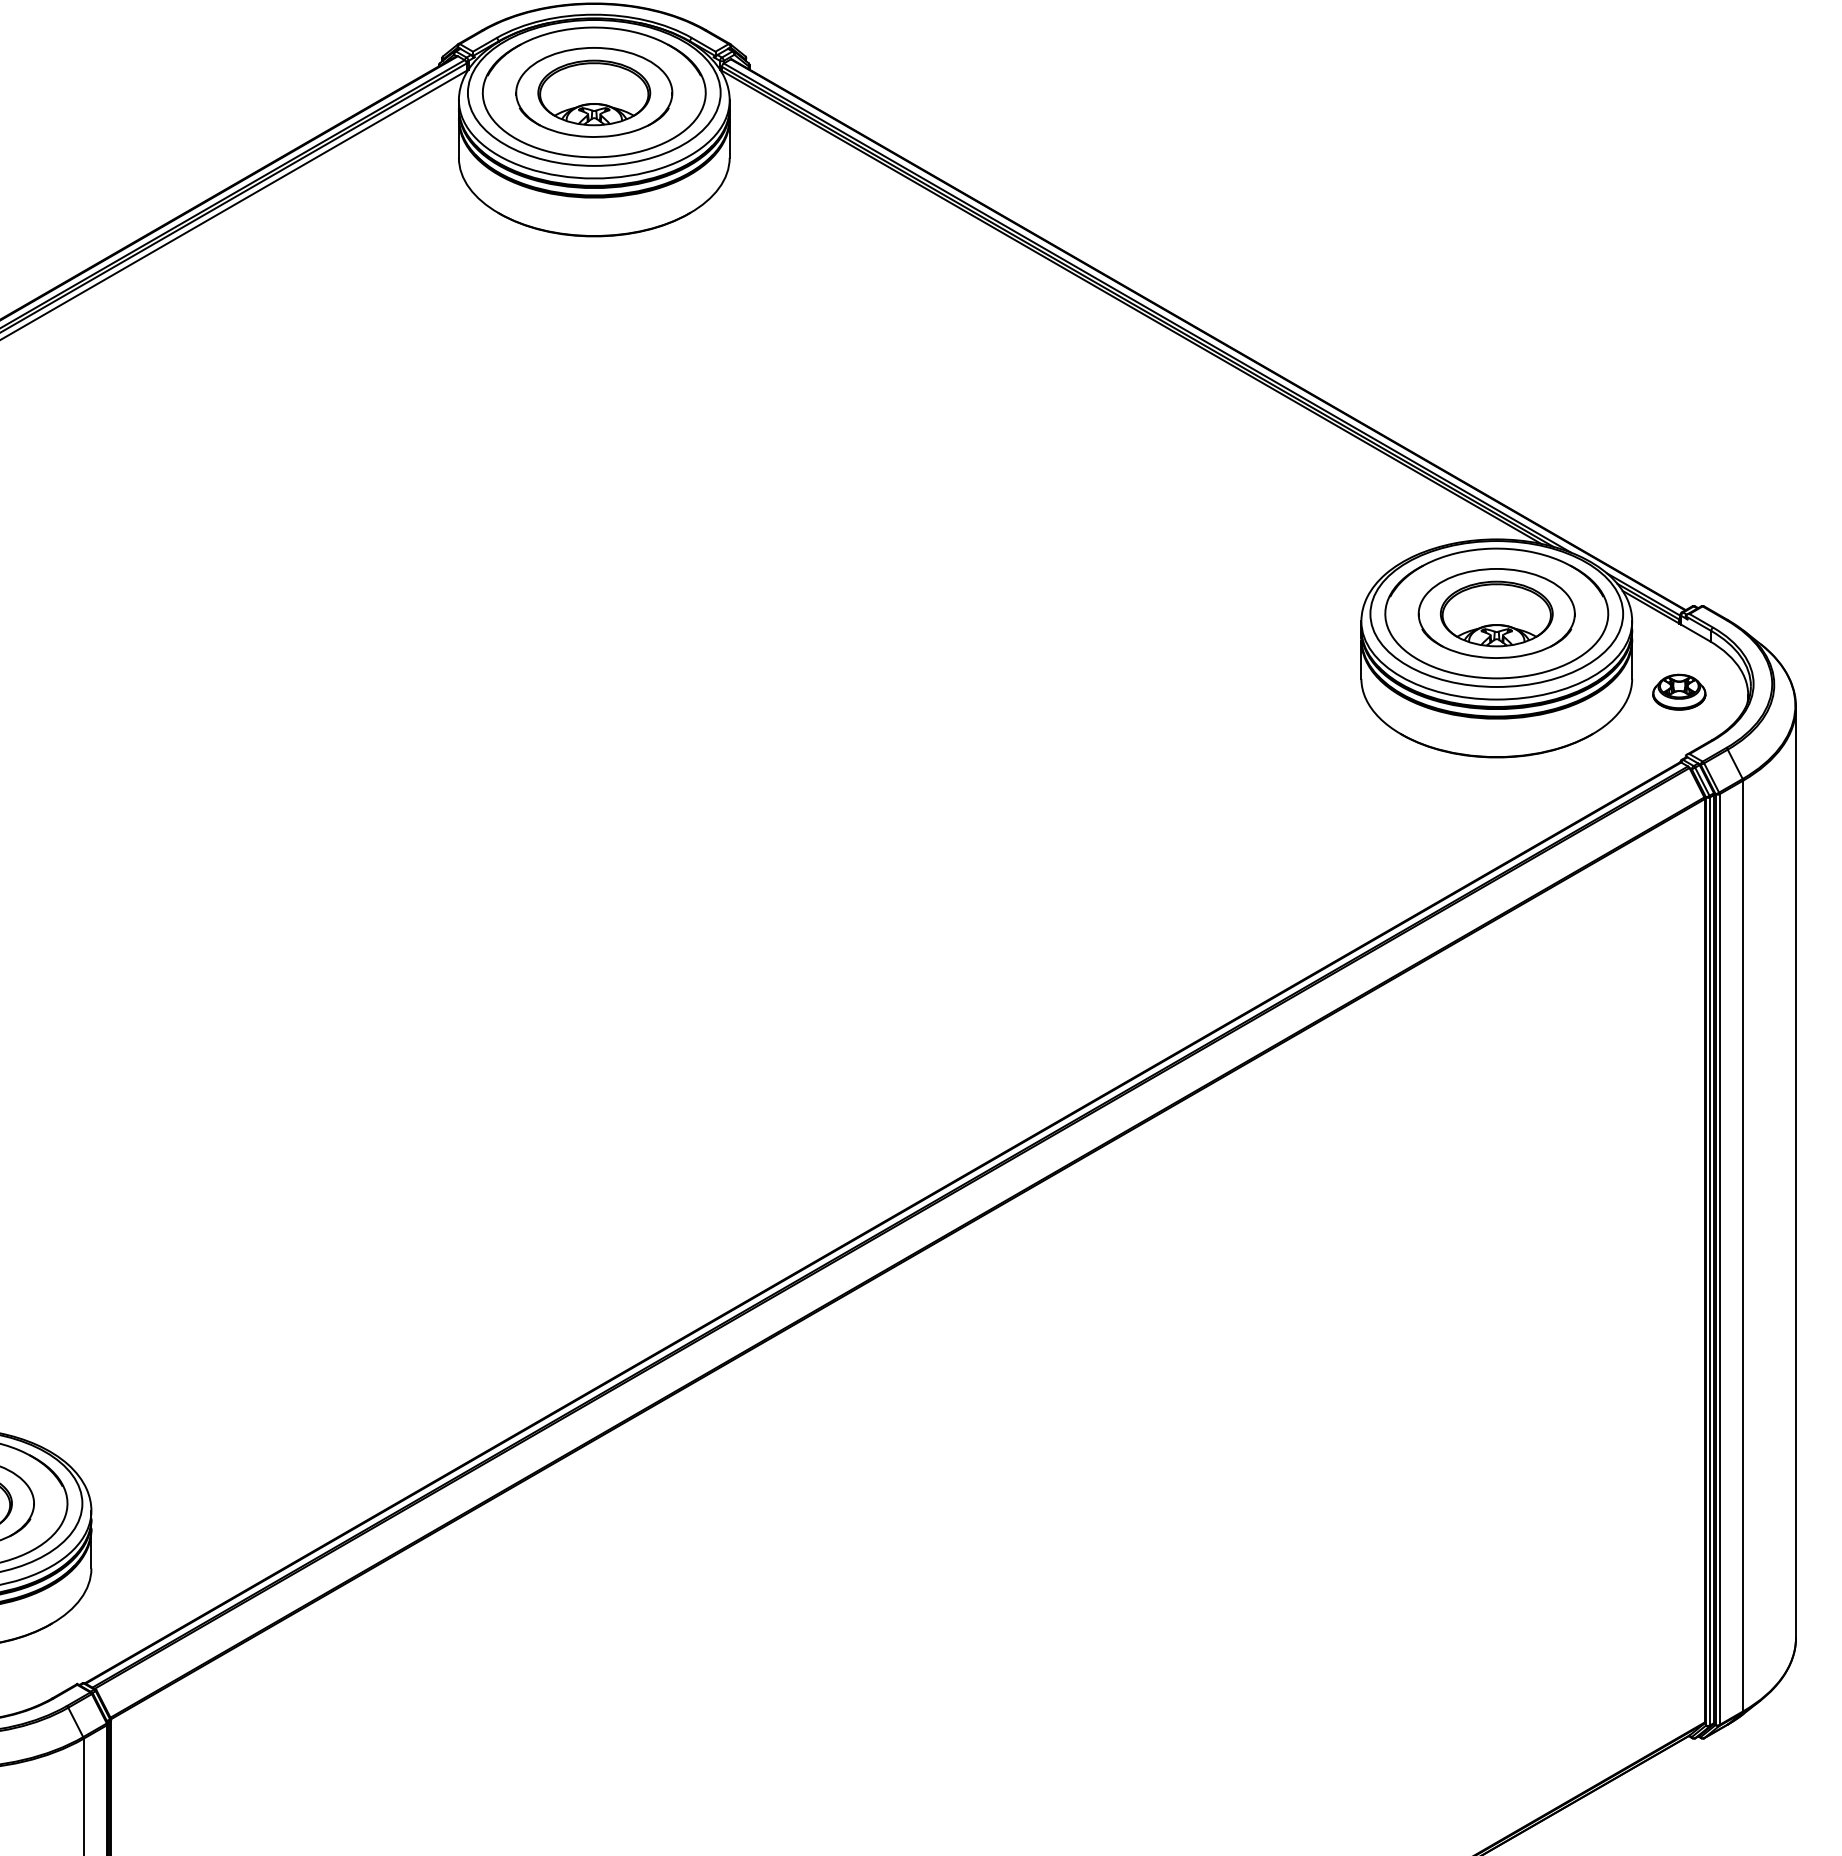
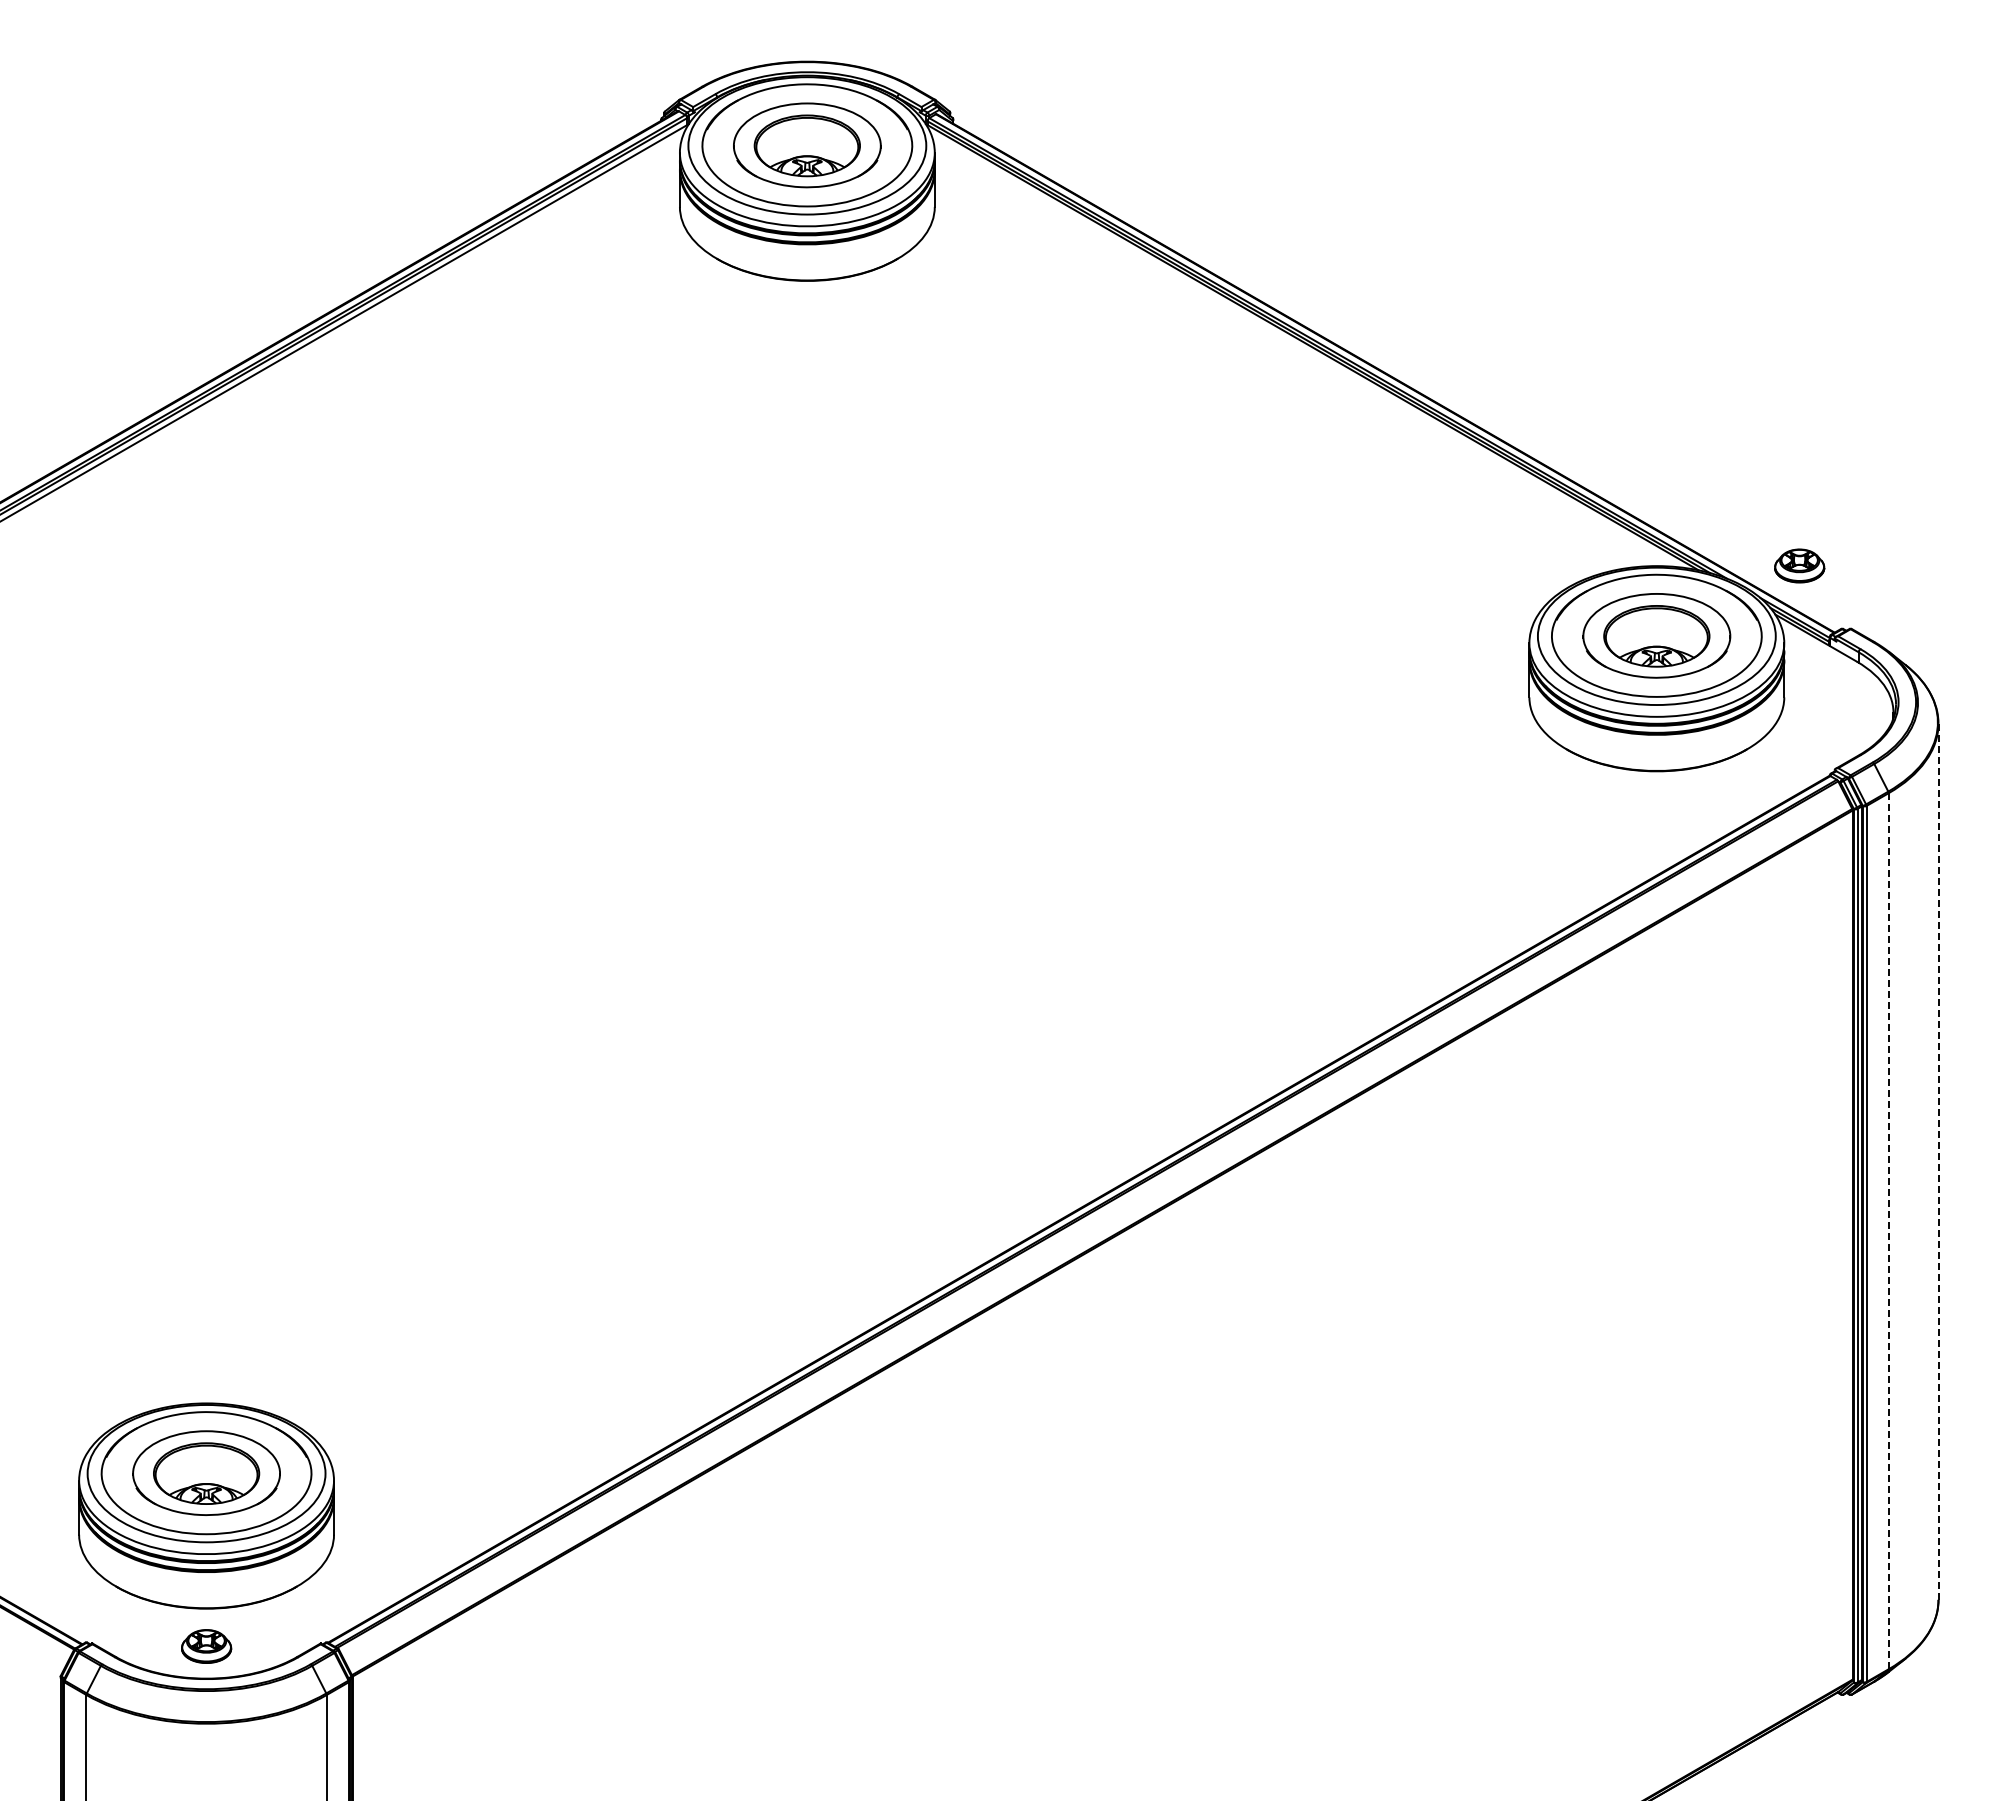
part: (1679, 691) -> (1799, 565), moved
line: (1796, 1173) -> (1938, 1162), solid -> dashed
line: (1742, 1246) -> (1888, 1231), solid -> dashed

